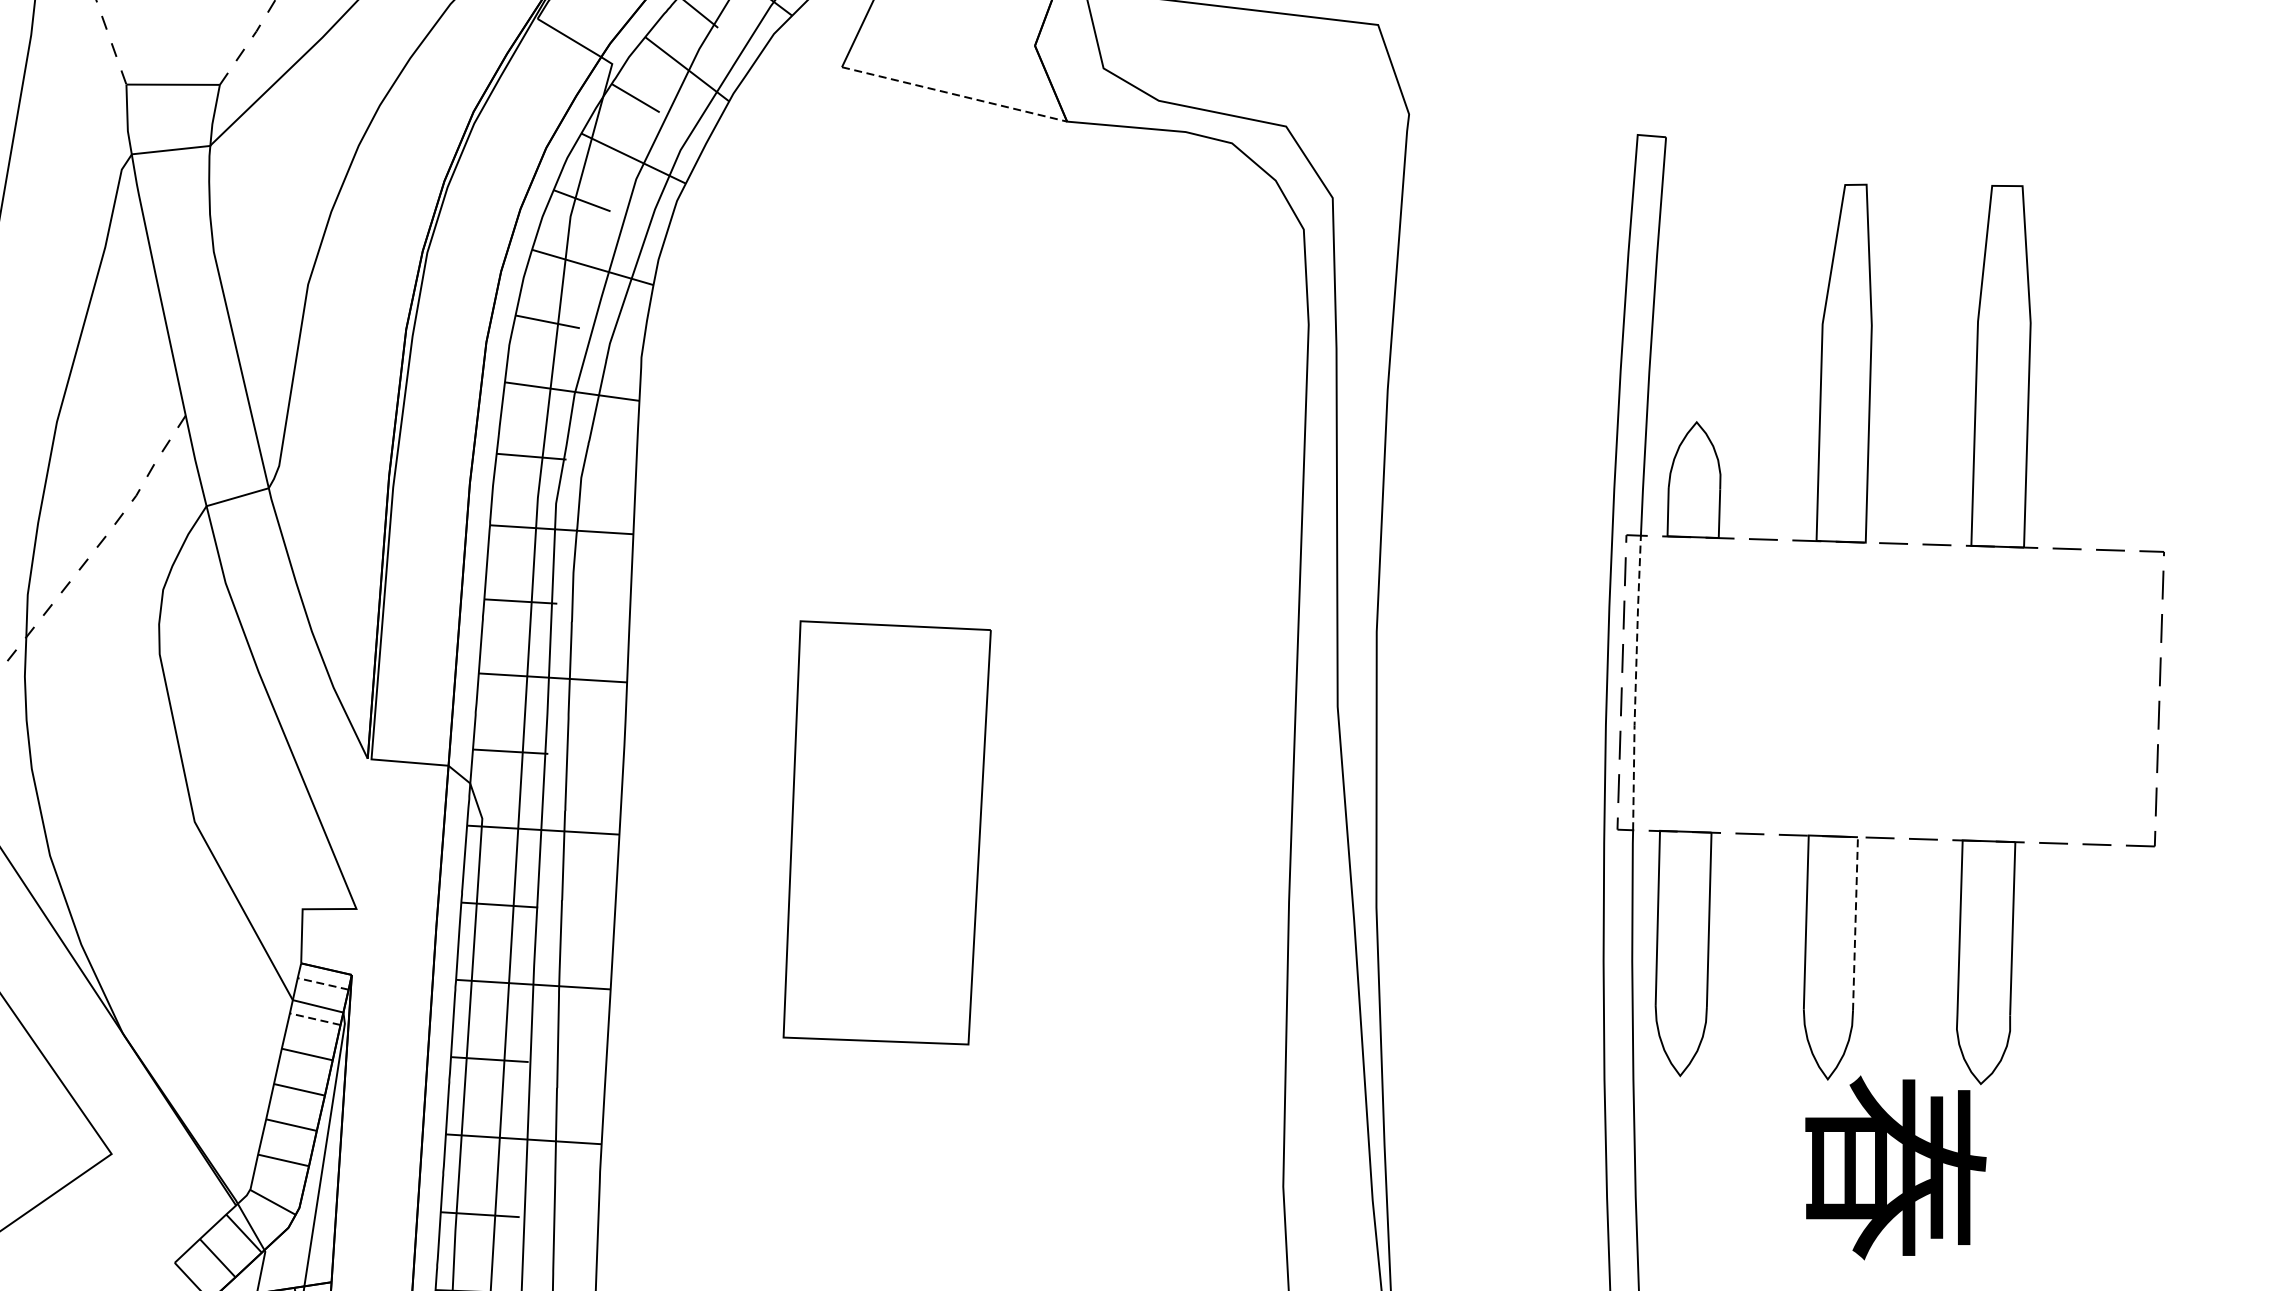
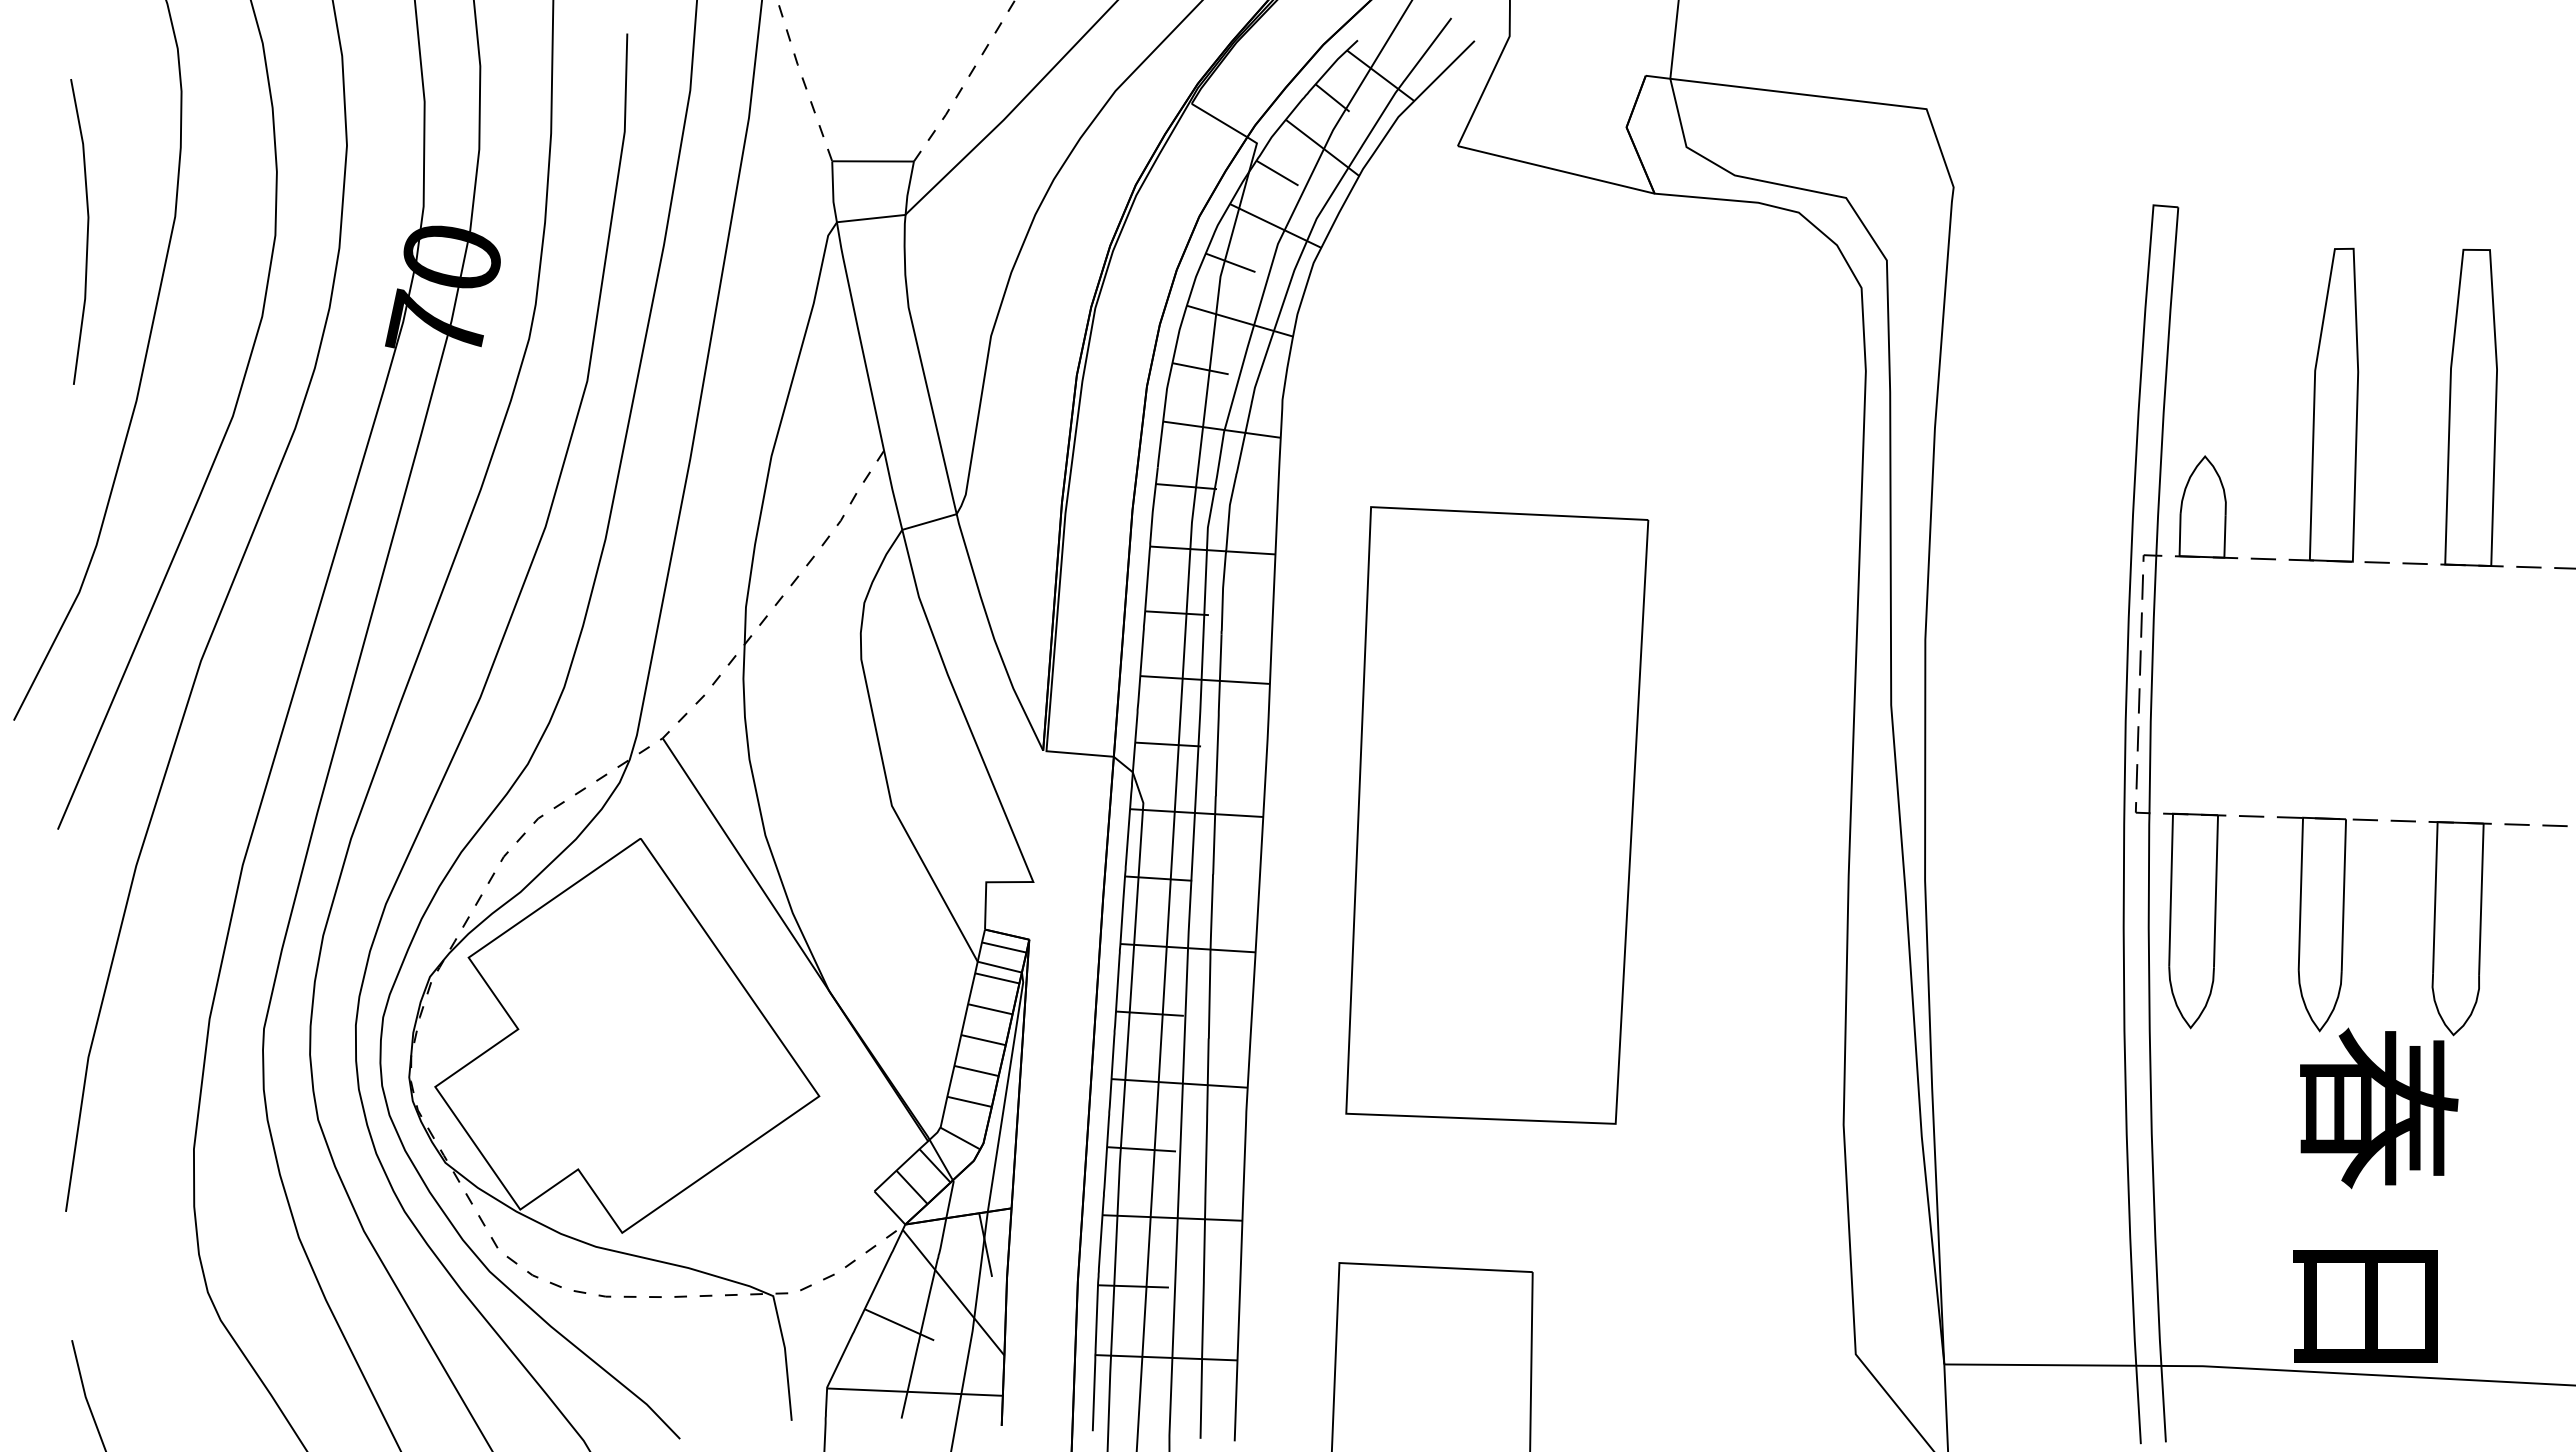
line: (954, 95) -> (1556, 170), dashed -> solid
line: (1635, 683) -> (2151, 684), dashed -> solid
part: (887, 832) -> (1497, 815), size x1.67
line: (1855, 924) -> (2343, 895), dashed -> solid
line: (323, 983) -> (1004, 947), dashed -> solid
line: (315, 1019) -> (997, 978), dashed -> solid

